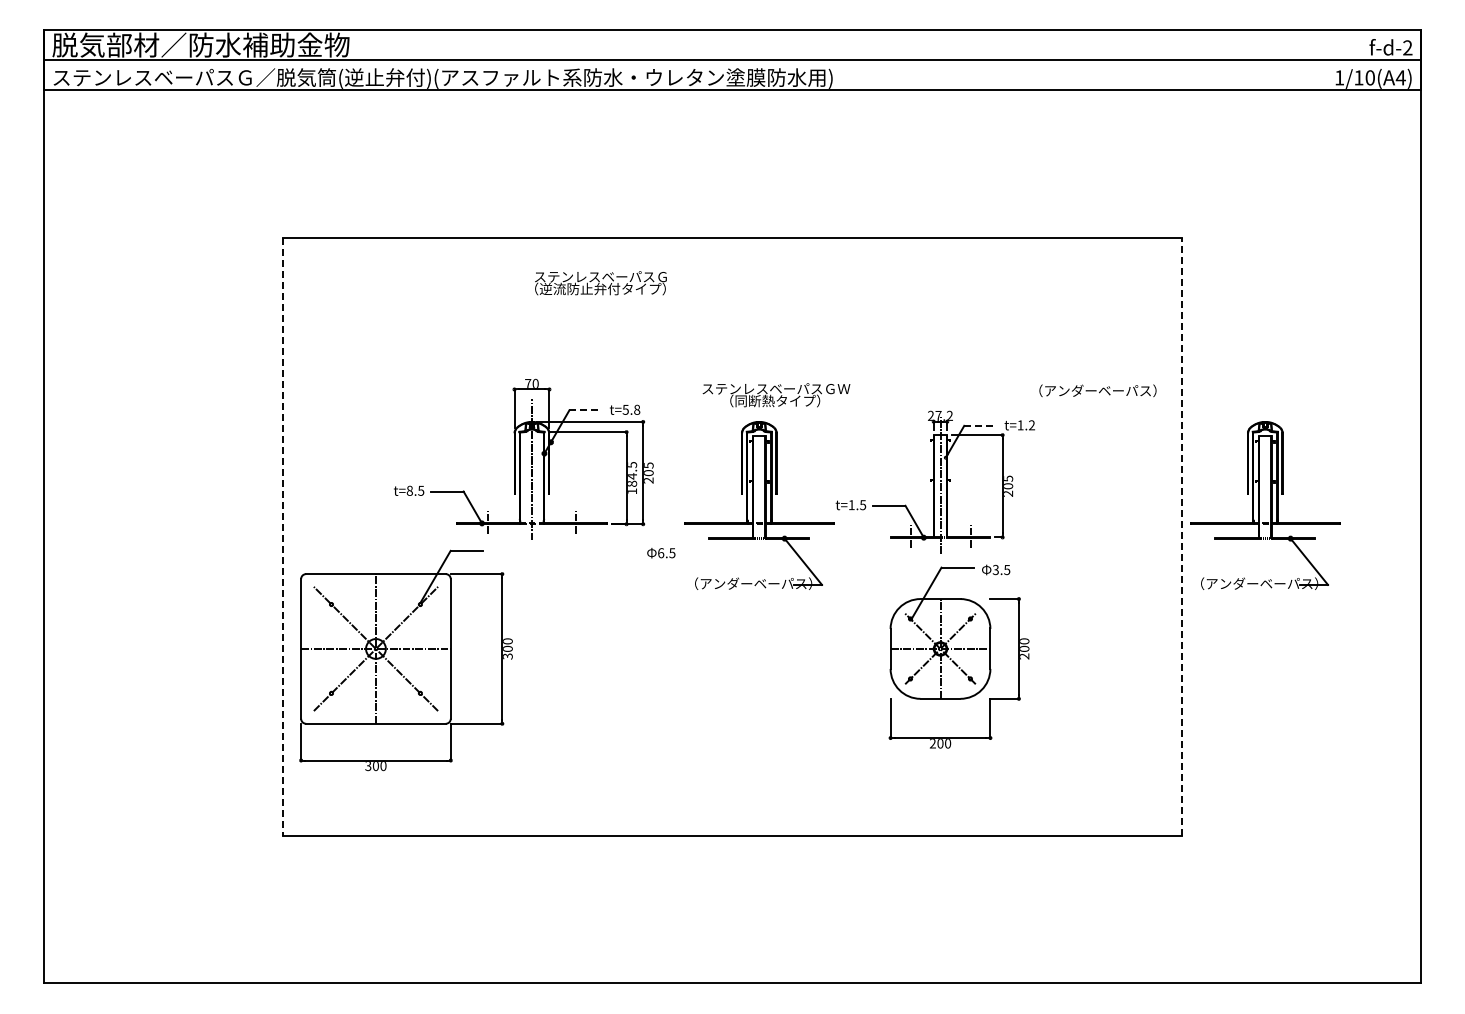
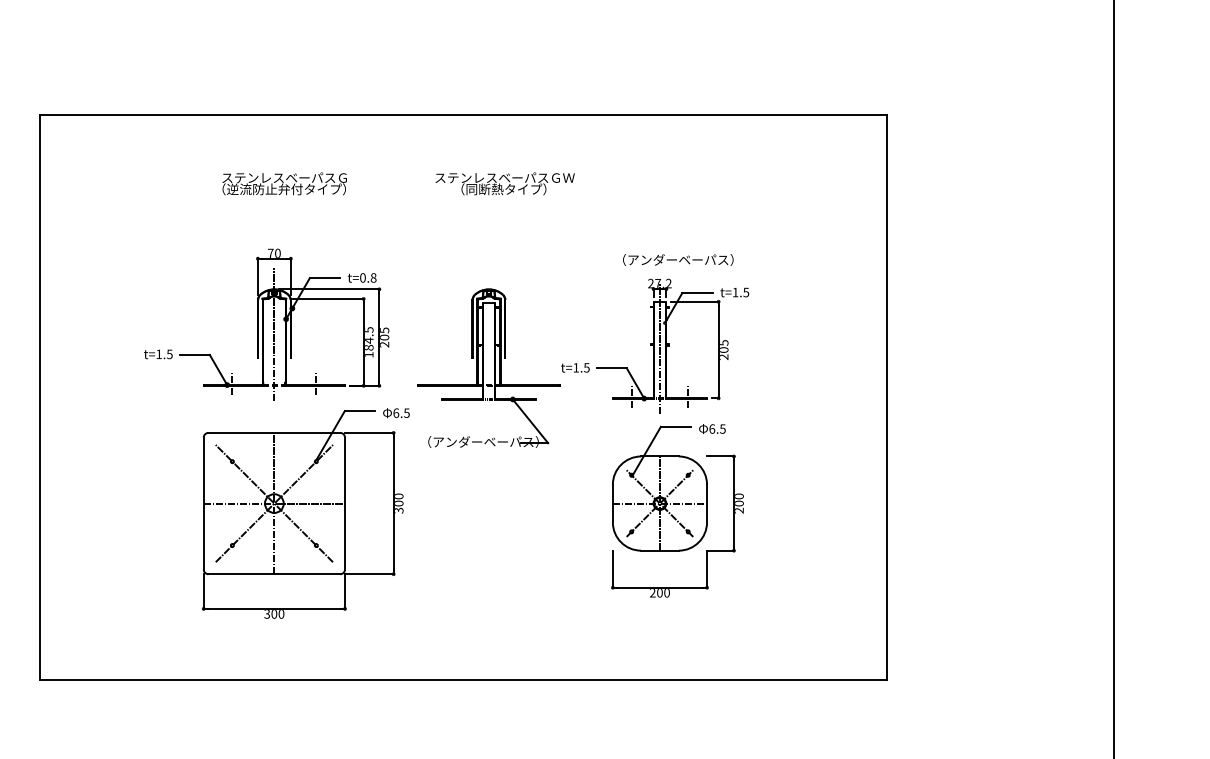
text: (600, 283) -> (284, 184), moved
text: (1097, 390) -> (677, 259), moved
text: (776, 395) -> (505, 184), moved
text: (625, 409) -> (362, 277), t=5.8 -> t=0.8
line: (585, 410) -> (324, 278), dashed -> solid
line: (980, 425) -> (697, 292), dashed -> solid
text: (1032, 425) -> (746, 292), t=1.2 -> t=1.5
text: (409, 490) -> (158, 354), t=8.5 -> t=1.5
part: (1265, 505) -> (966, 368), removed
line: (1181, 536) -> (887, 397), dashed -> solid
line: (283, 537) -> (39, 398), dashed -> solid
text: (995, 569) -> (711, 428), 3.5 -> 6.5
part: (405, 660) -> (302, 514), moved

